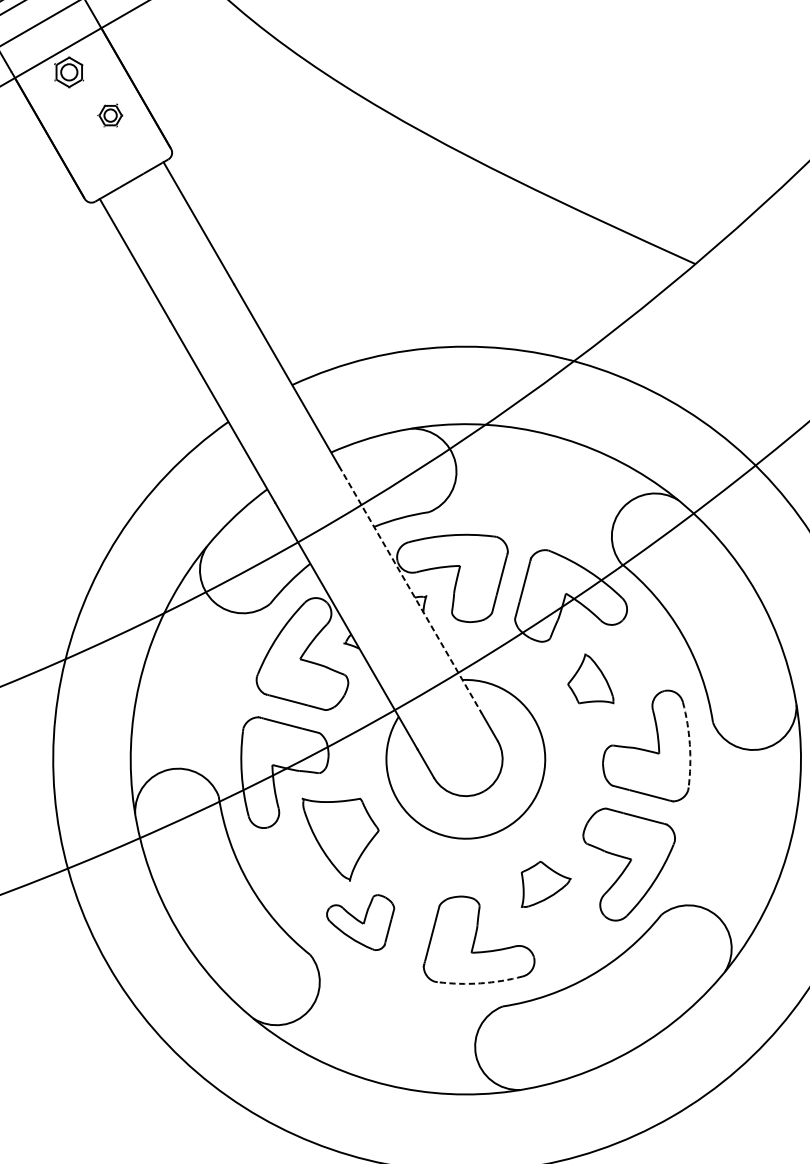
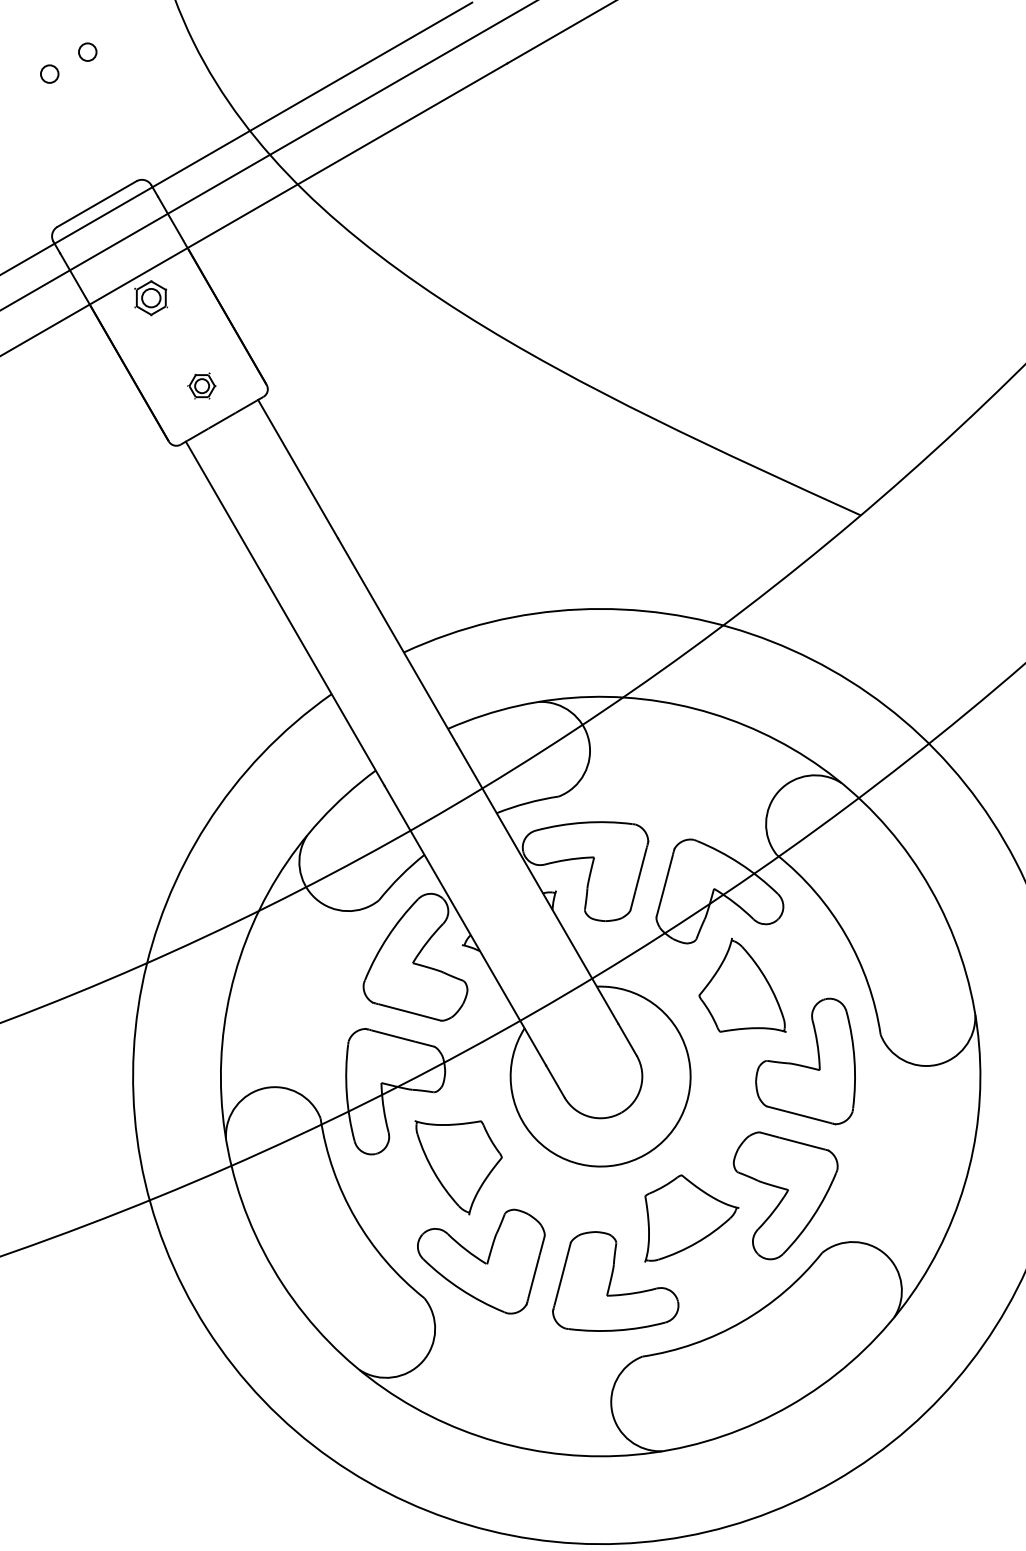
part: (110, 115) -> (201, 385), moved
line: (410, 589) -> (537, 884), dashed -> solid
part: (591, 678) -> (742, 984), size x1.67
arc: (689, 744) -> (854, 1059), dashed -> solid
part: (546, 884) -> (691, 1218), size x1.67
part: (360, 922) -> (481, 1261), size x1.67
arc: (480, 983) -> (617, 1330), dashed -> solid

